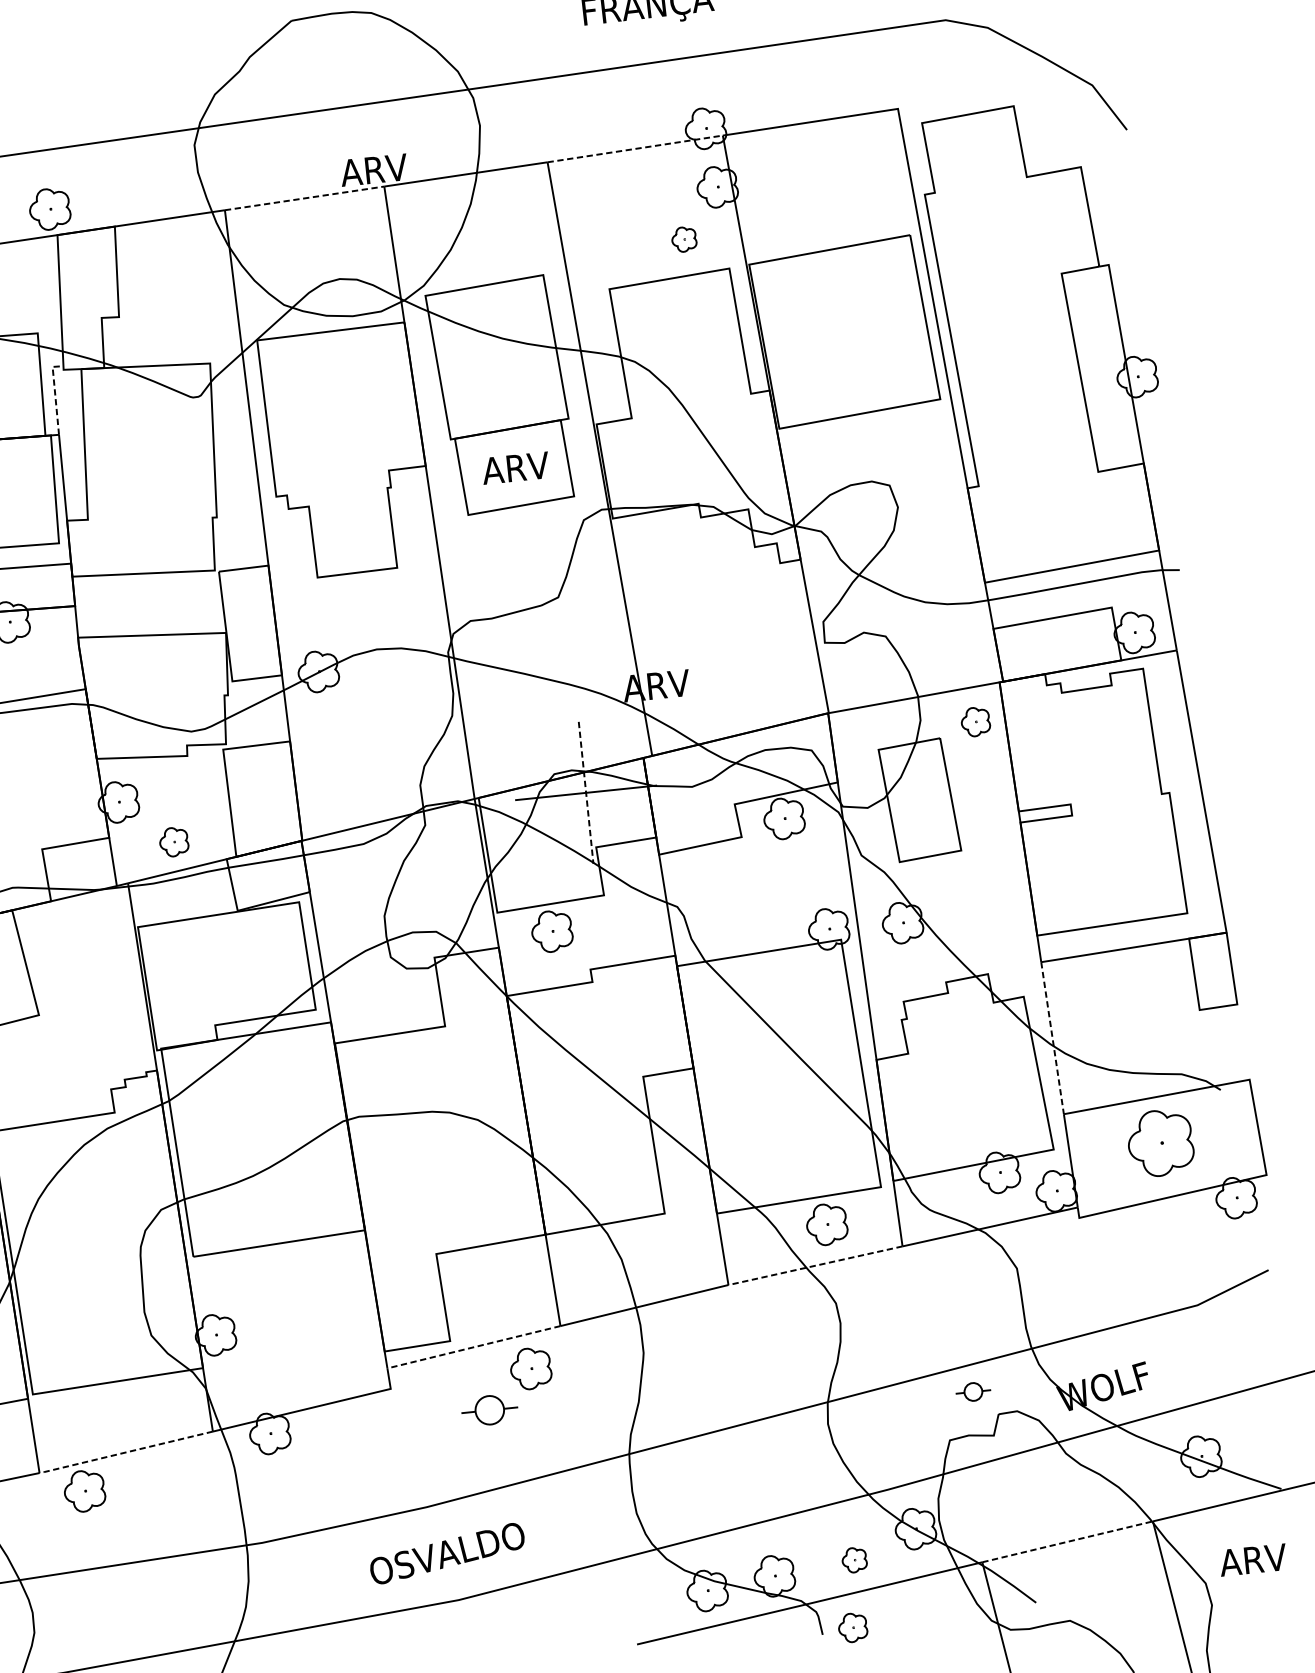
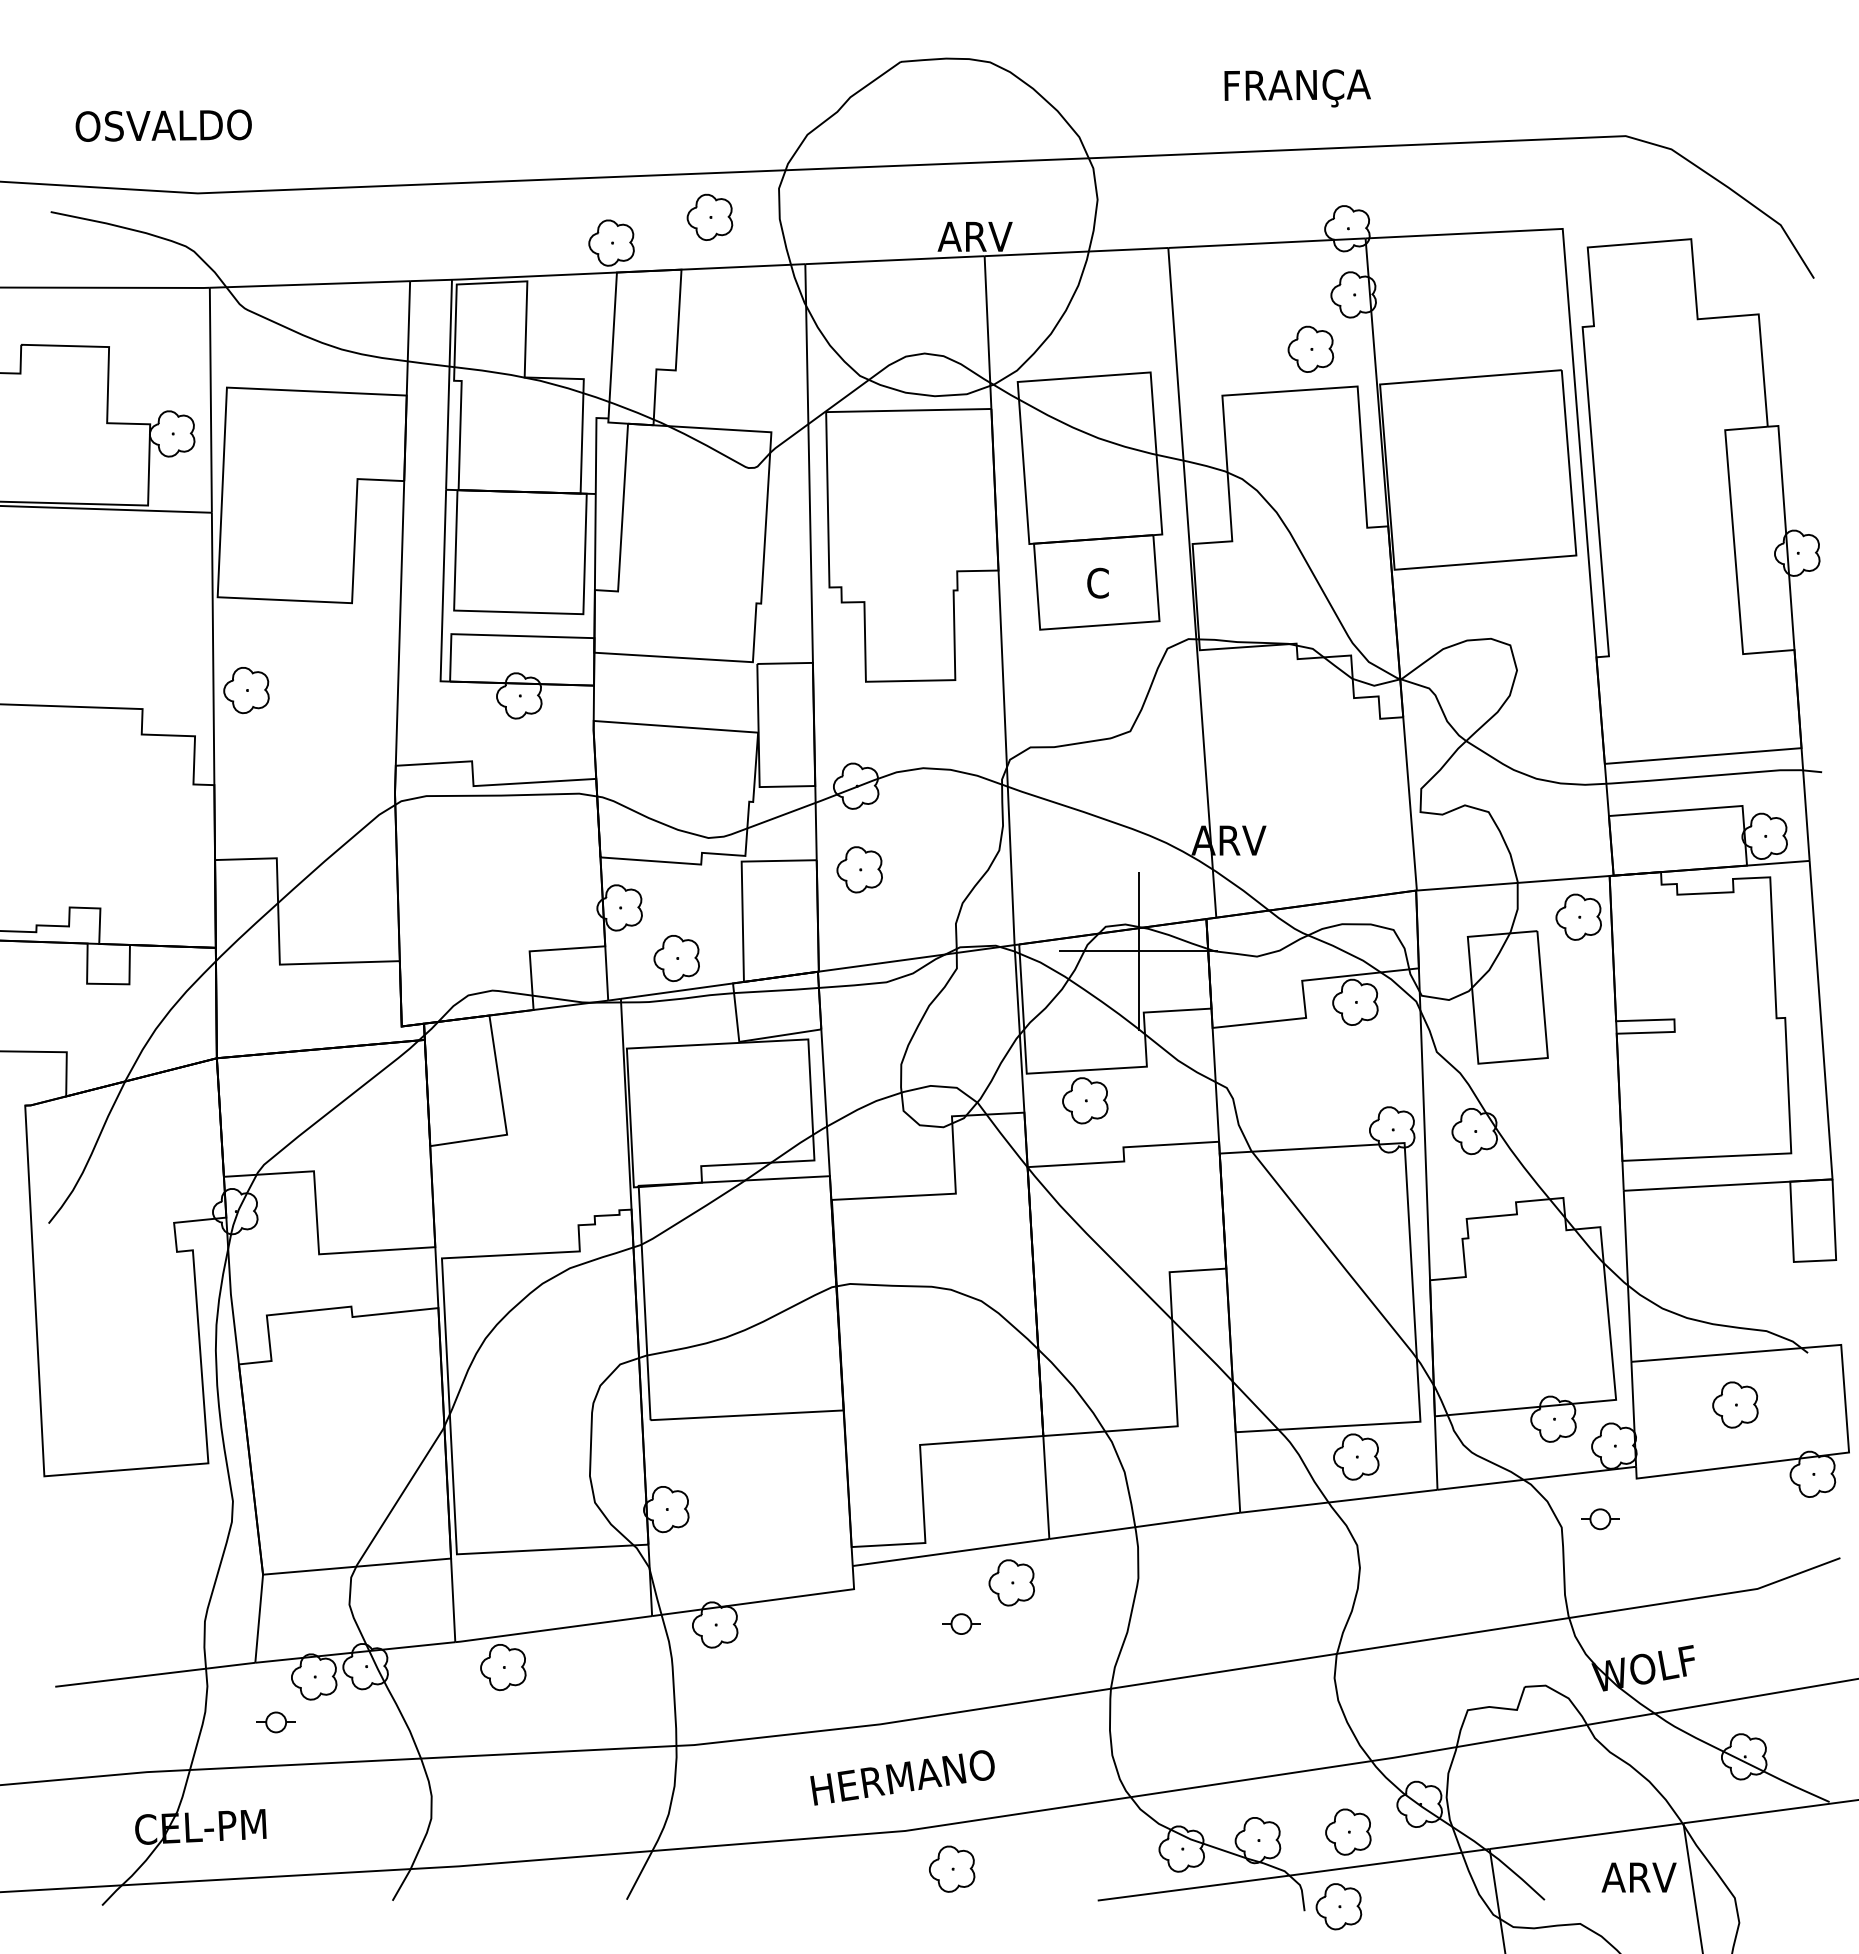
line: (634, 149) -> (1266, 243), dashed -> solid
part: (134, 176) -> (709, 216), added
line: (304, 198) -> (894, 260), dashed -> solid
part: (683, 238) -> (1310, 348), size x1.67
line: (55, 395) -> (596, 449), dashed -> solid
text: (515, 467) -> (1097, 582), ARV -> C
part: (975, 721) -> (1578, 916), size x1.43
part: (329, 745) -> (859, 869), added
line: (585, 793) -> (1138, 951), dashed -> solid
part: (173, 842) -> (676, 958), size x1.43
line: (1052, 1038) -> (1627, 1276), dashed -> solid
part: (1160, 1142) -> (1735, 1404), size x0.62
line: (815, 1265) -> (1338, 1501), dashed -> solid
line: (473, 1347) -> (950, 1552), dashed -> solid
part: (973, 1392) -> (1600, 1519), moved
part: (489, 1409) -> (961, 1623), size x0.62
line: (125, 1452) -> (552, 1629), dashed -> solid
line: (1067, 1542) -> (1586, 1836), dashed -> solid
text: (451, 1552) -> (902, 1777), OSVALDO -> HERMANO
part: (854, 1559) -> (1348, 1831), size x1.67
text: (1252, 1560) -> (1638, 1877), moved
part: (852, 1627) -> (1338, 1906), size x1.43
part: (504, 1629) -> (952, 1868), added

